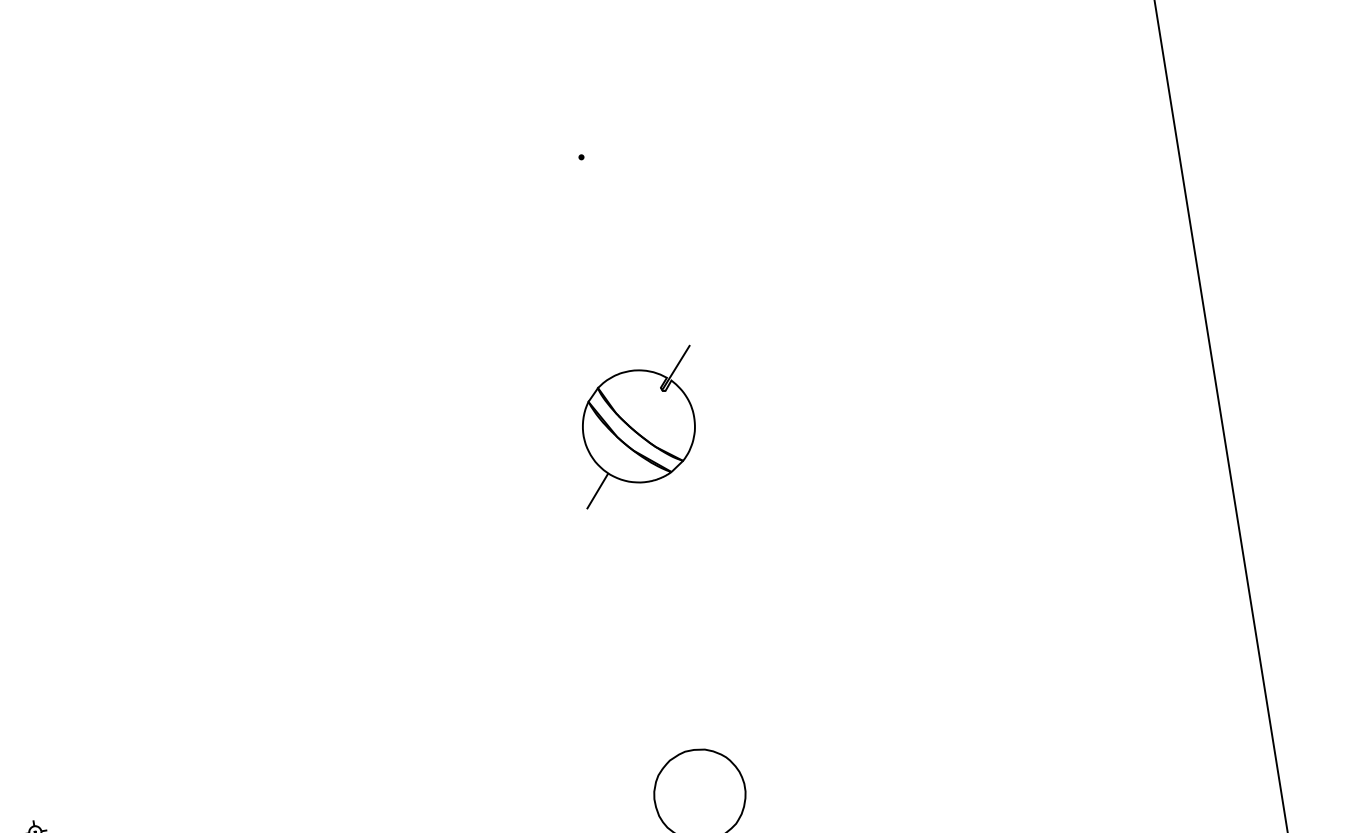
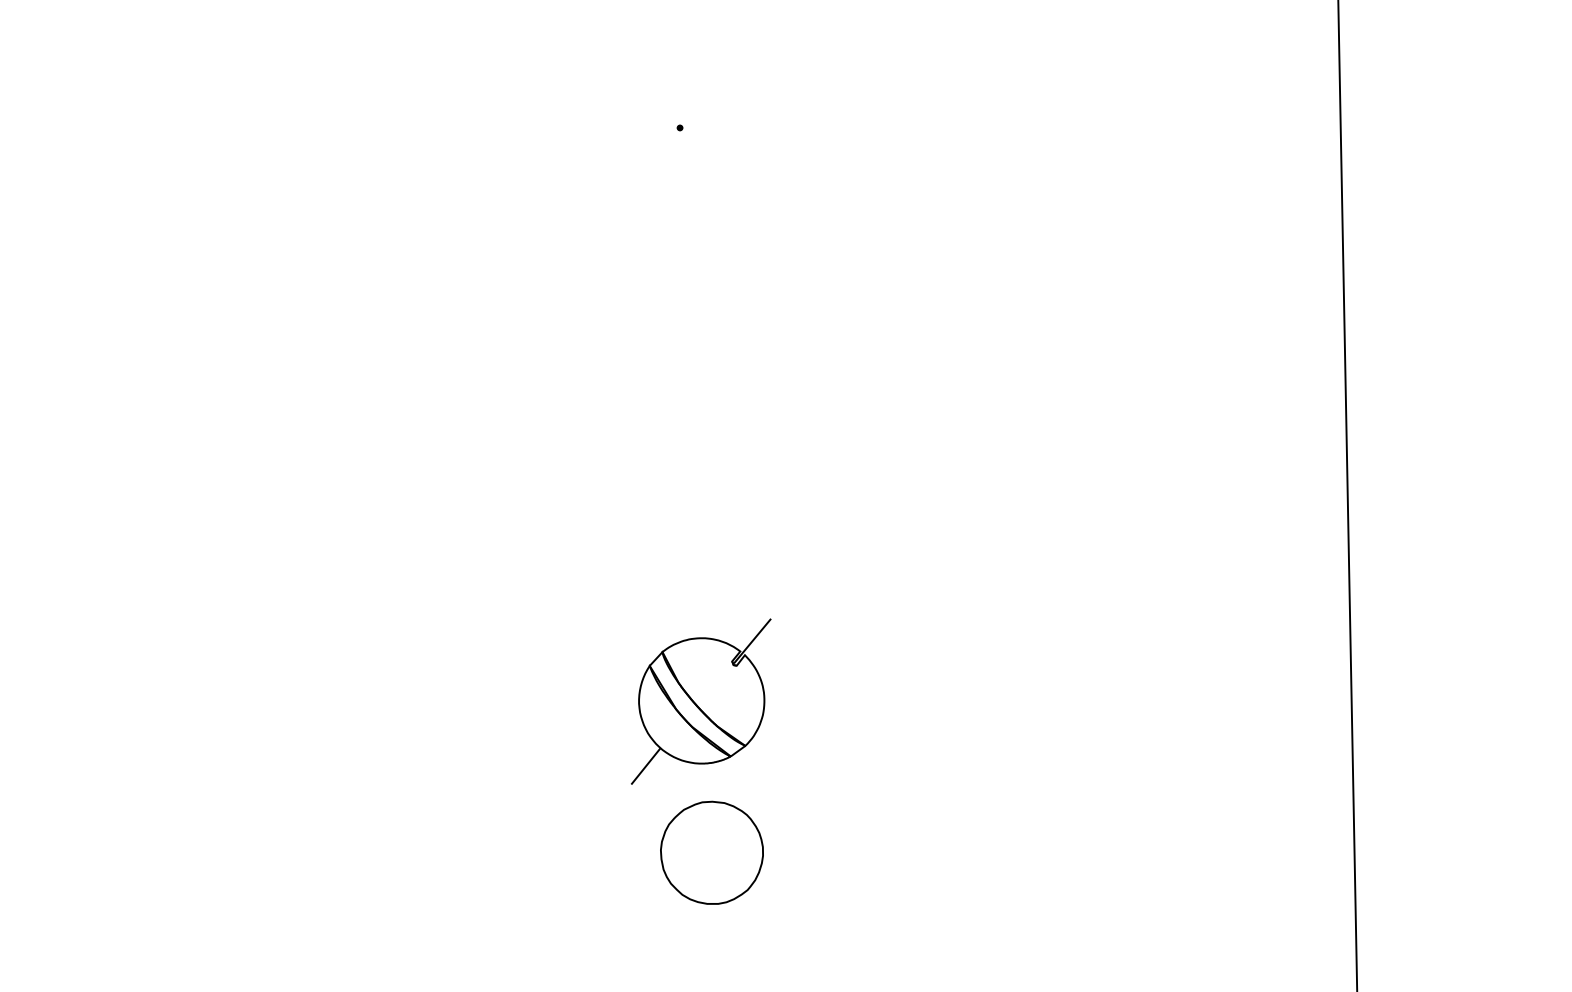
part: (638, 426) -> (701, 701), moved

